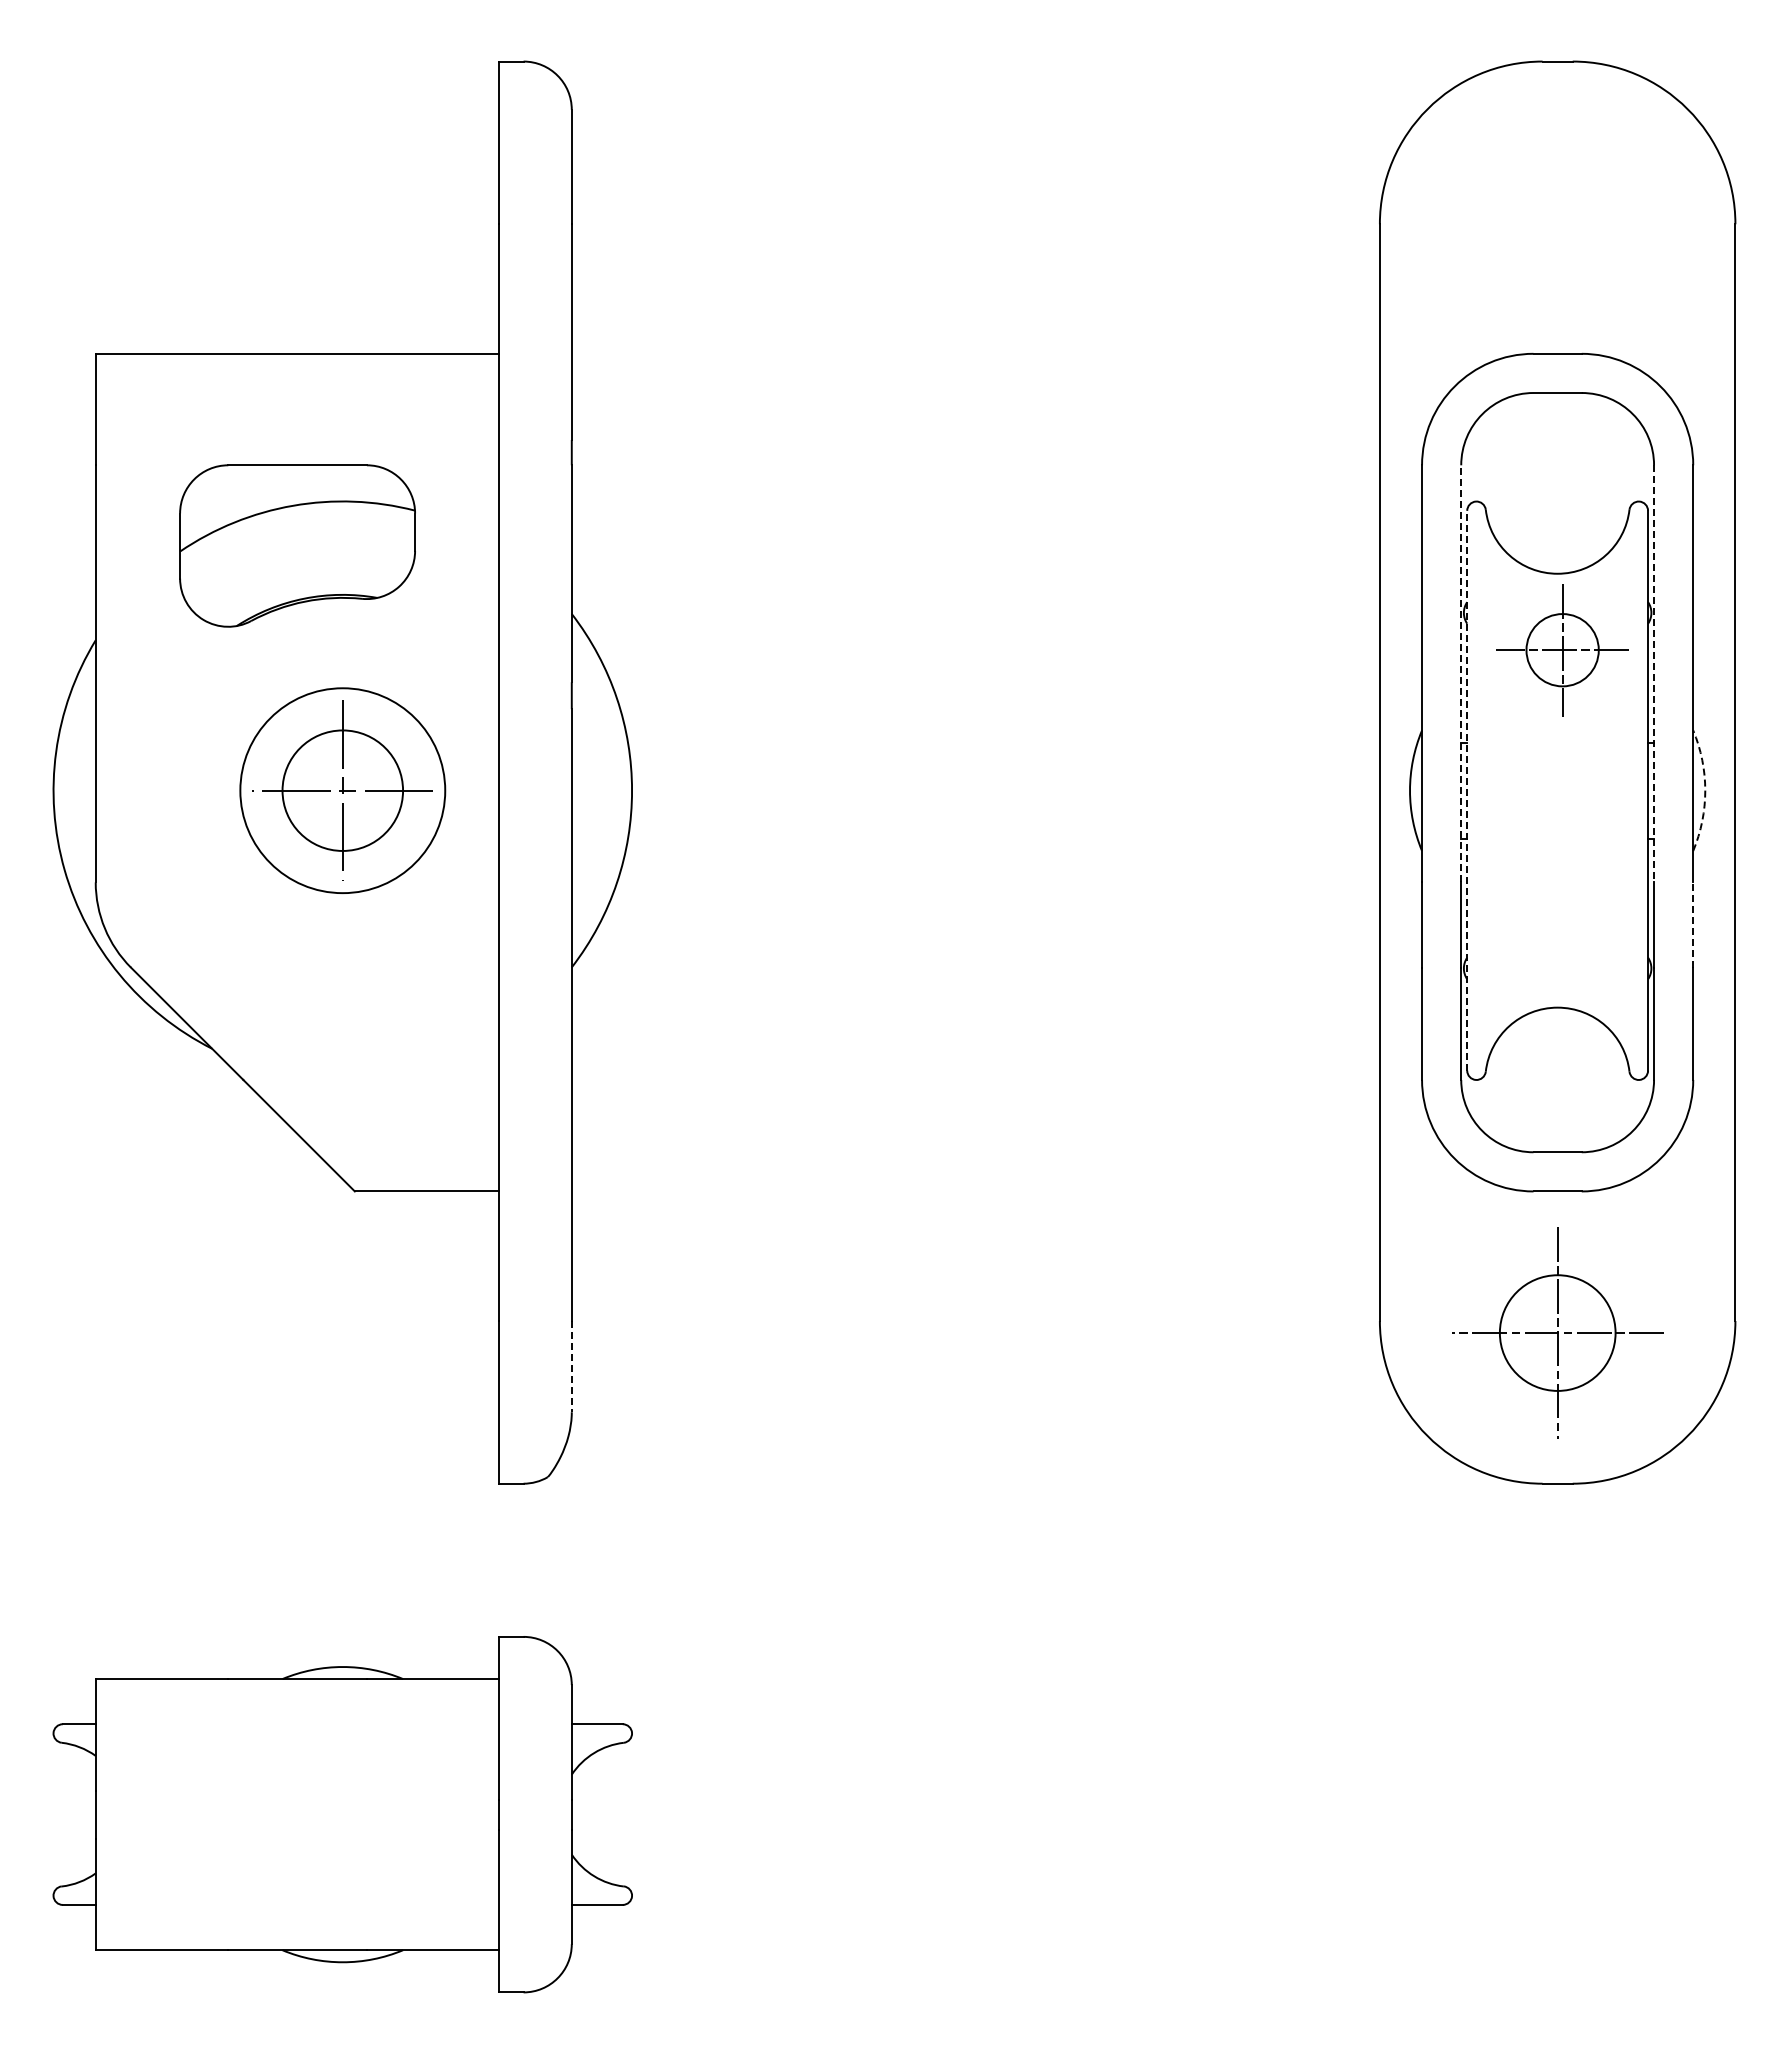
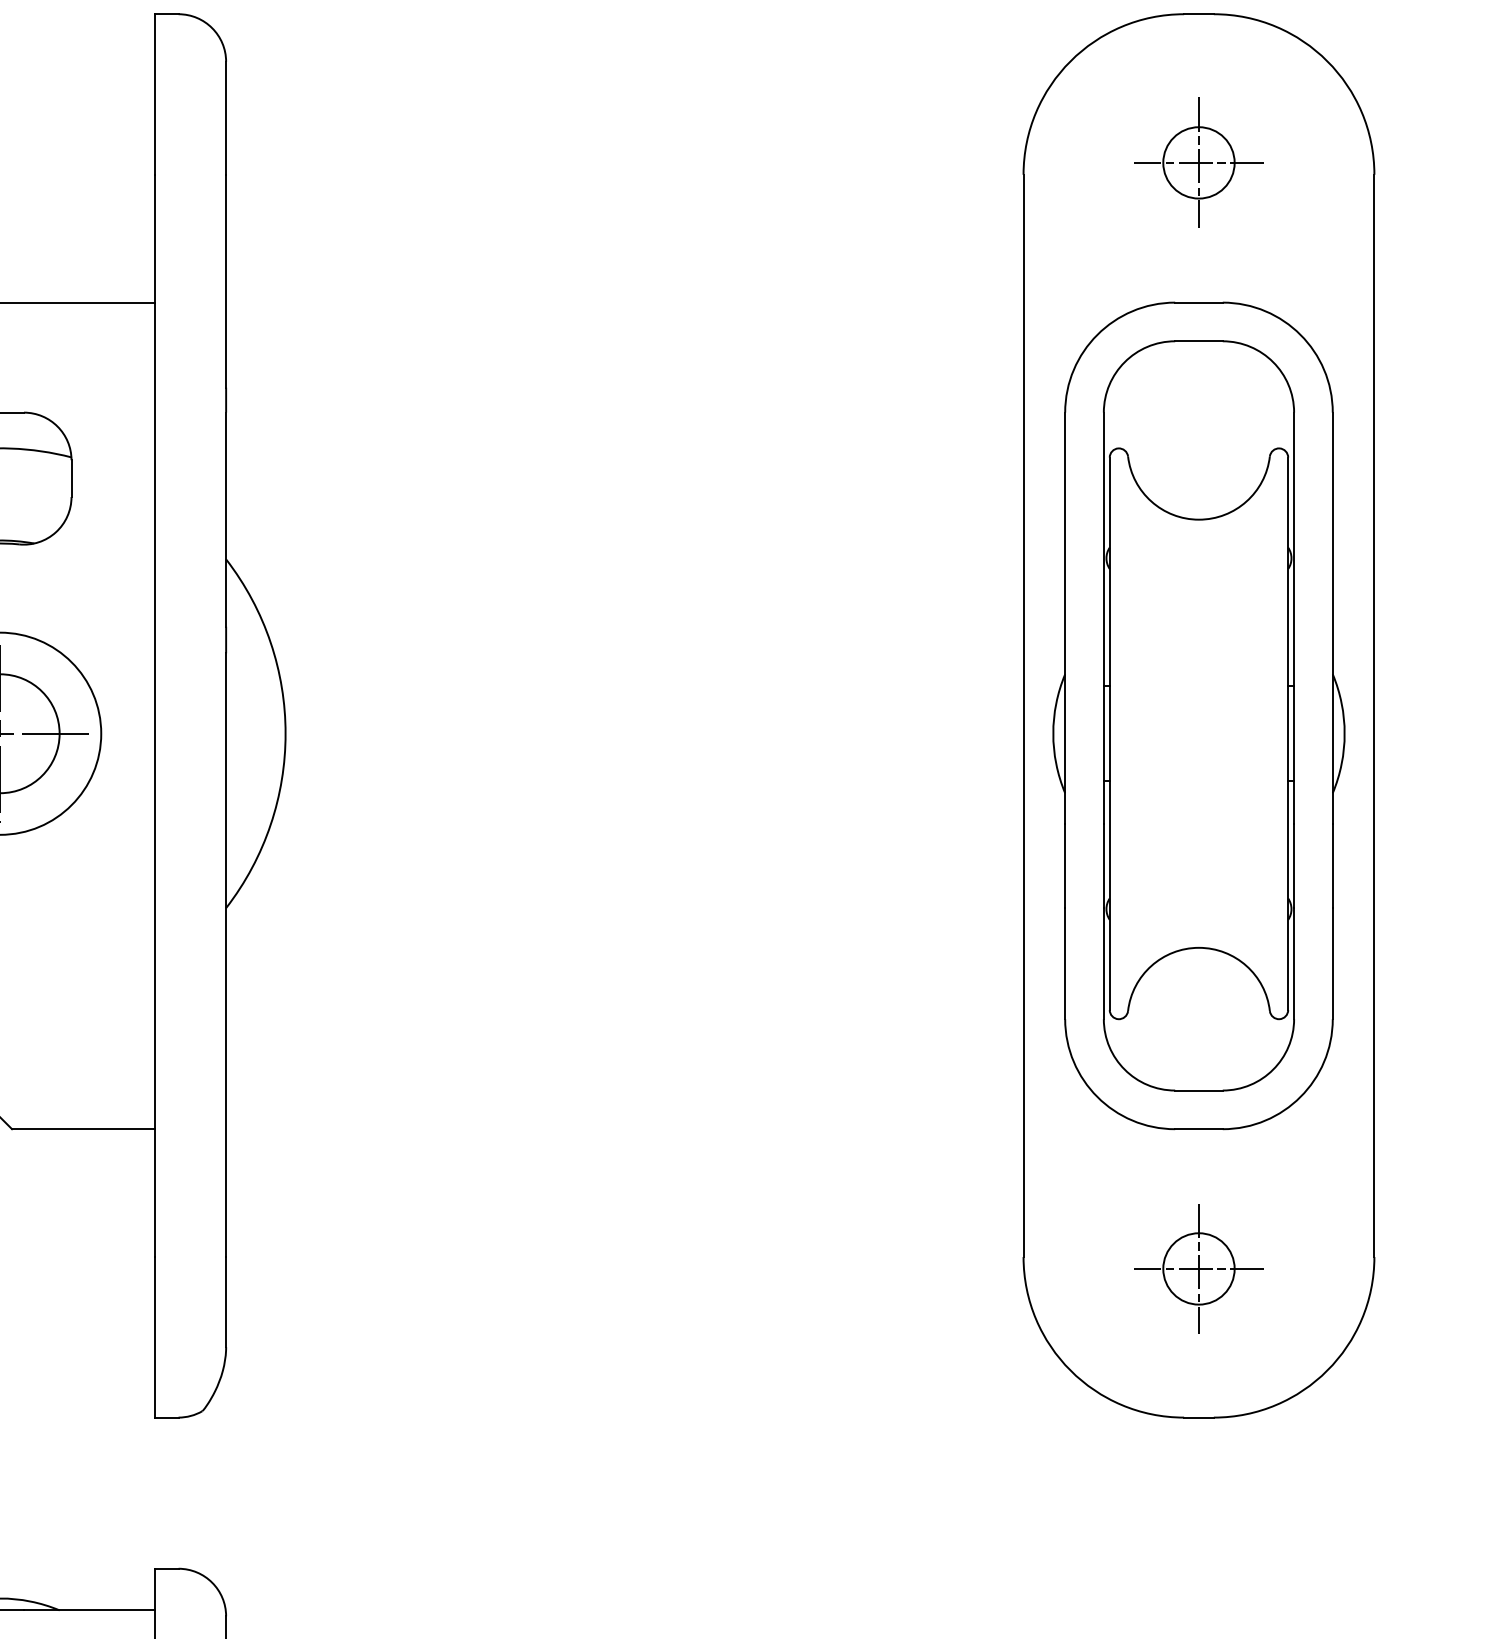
part: (1562, 649) -> (1198, 162), moved
line: (1461, 673) -> (1104, 618), dashed -> solid
line: (1654, 673) -> (1294, 618), dashed -> solid
line: (1467, 790) -> (1110, 733), dashed -> solid
arc: (1705, 790) -> (1344, 733), dashed -> solid
line: (1693, 925) -> (1333, 866), dashed -> solid
part: (1557, 1332) -> (1198, 1268), size x0.62
line: (571, 1366) -> (225, 1301), dashed -> solid

